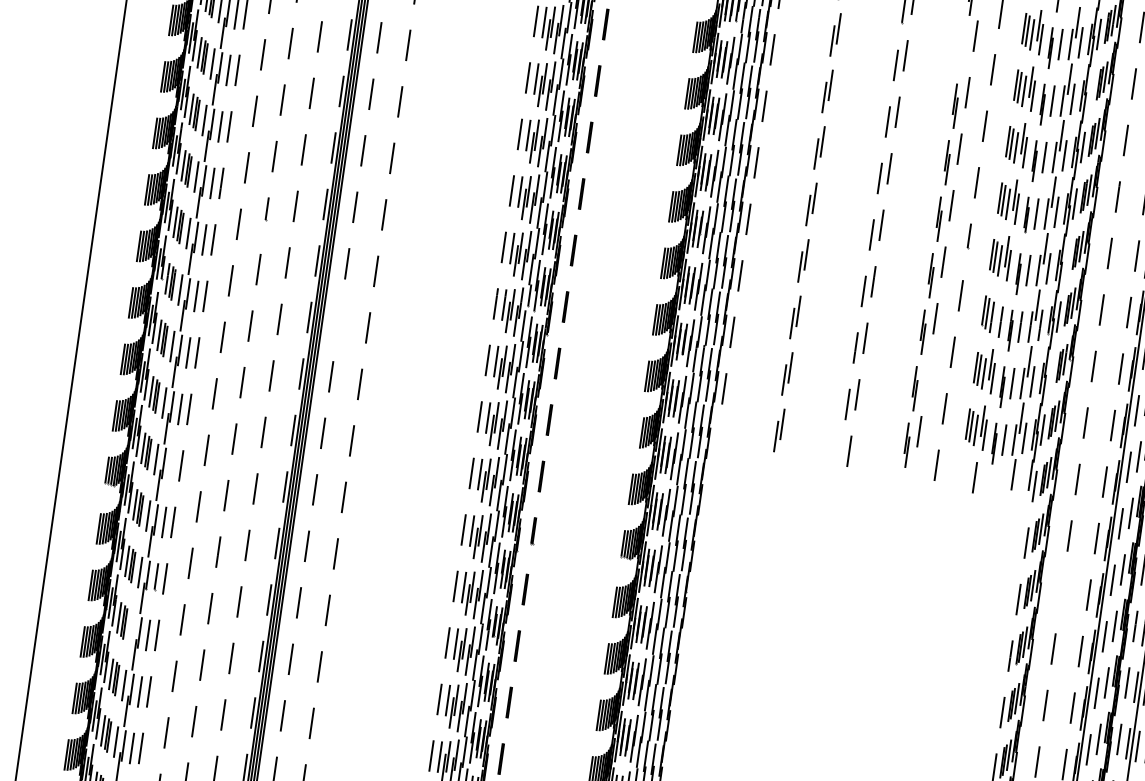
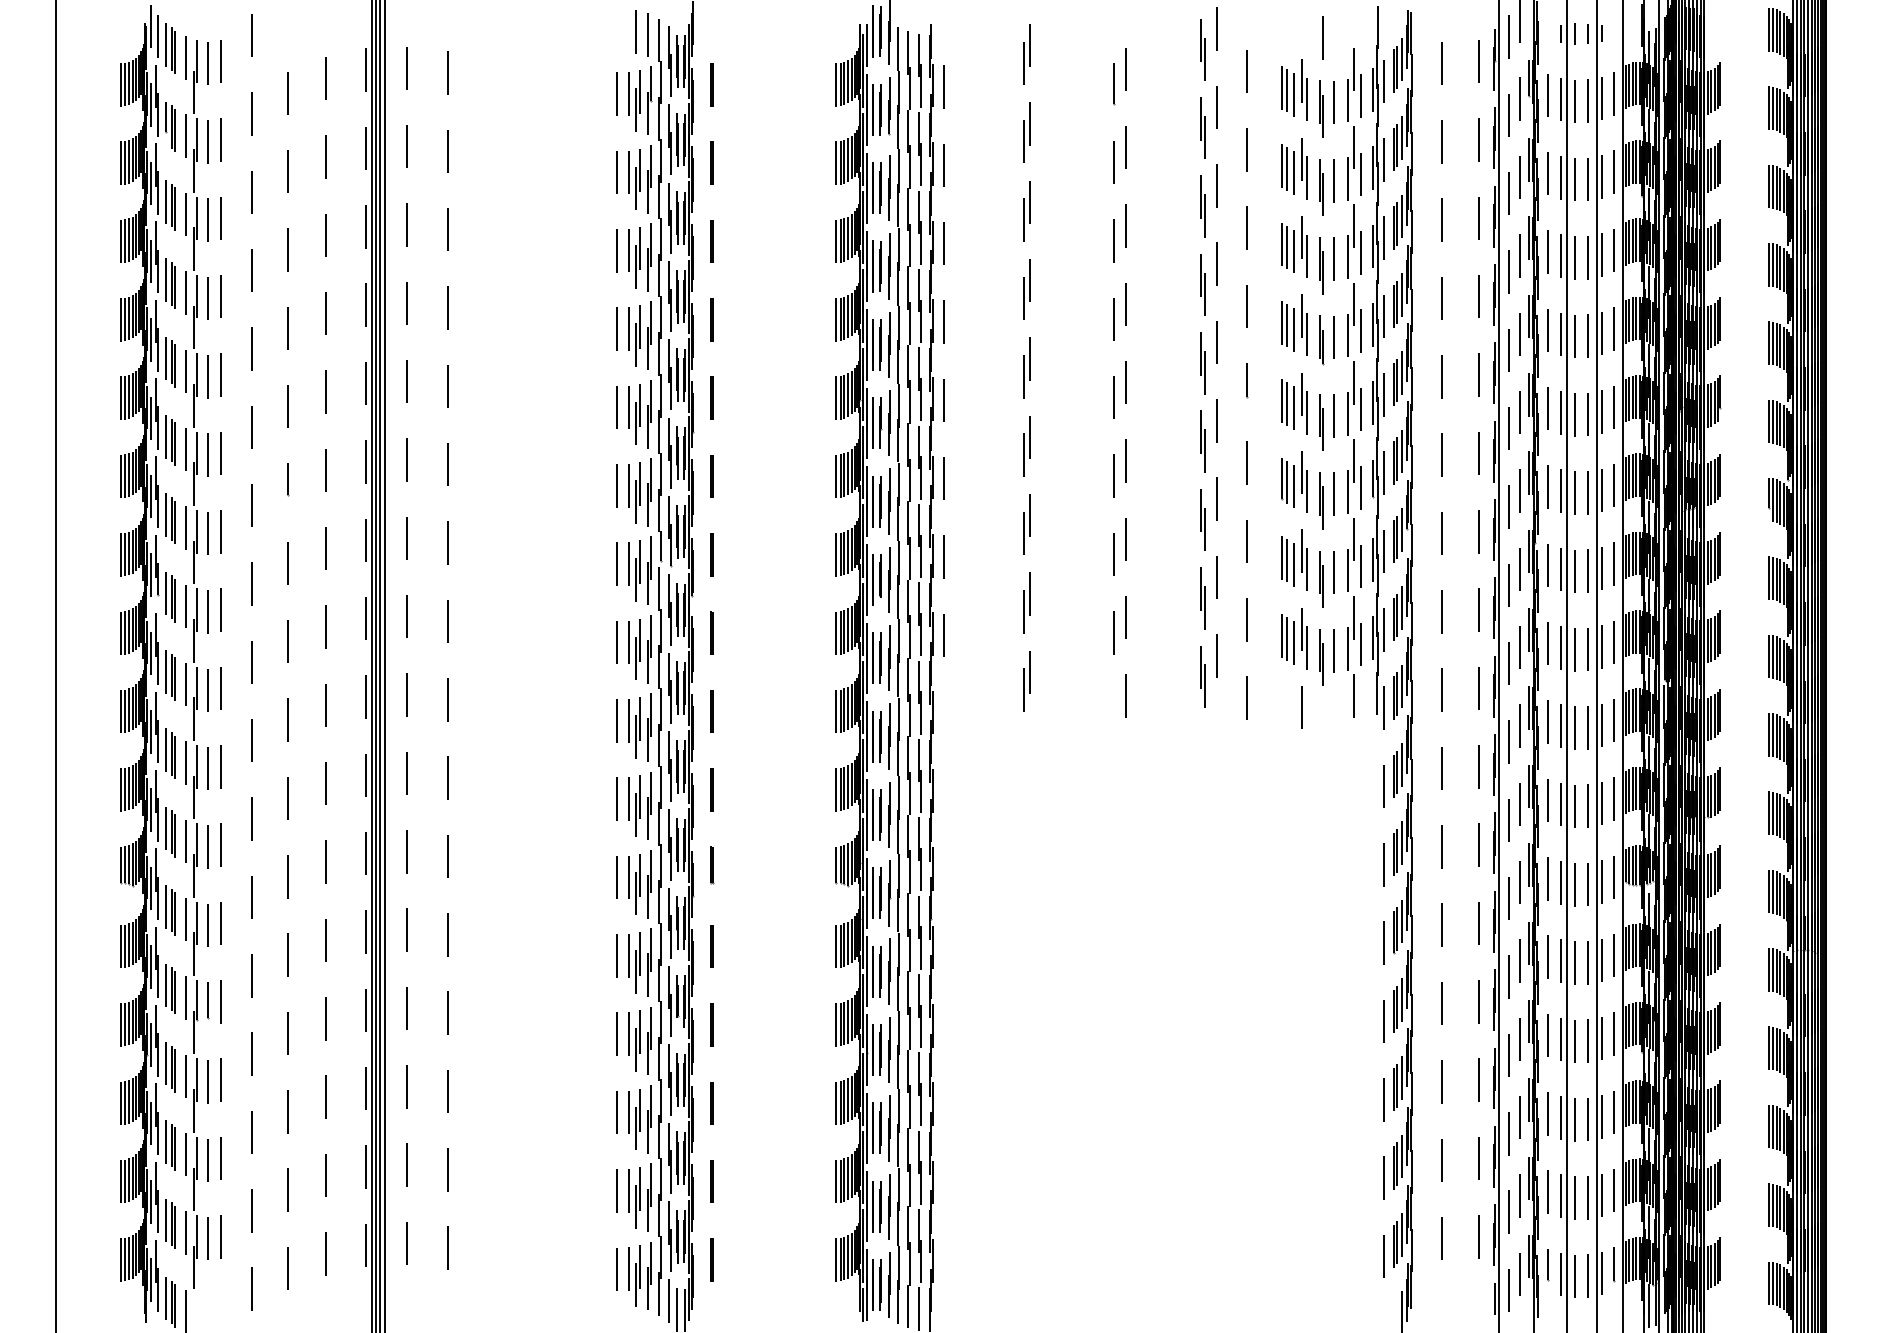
part: (963, 49) -> (1202, 127), added
line: (1091, 90) -> (1384, 159), added
line: (1066, 260) -> (1384, 394), added
line: (999, 308) -> (1301, 472), added
line: (339, 320) -> (407, 616), added
line: (1050, 373) -> (1384, 551), added
line: (926, 375) -> (1216, 577), added
line: (639, 432) -> (836, 711), added
line: (171, 465) -> (207, 846), added
line: (1061, 592) -> (1441, 846), added
line: (132, 629) -> (185, 1076), added

